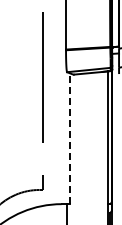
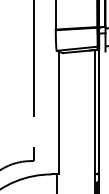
line: (69, 138) -> (59, 112), dashed -> solid

